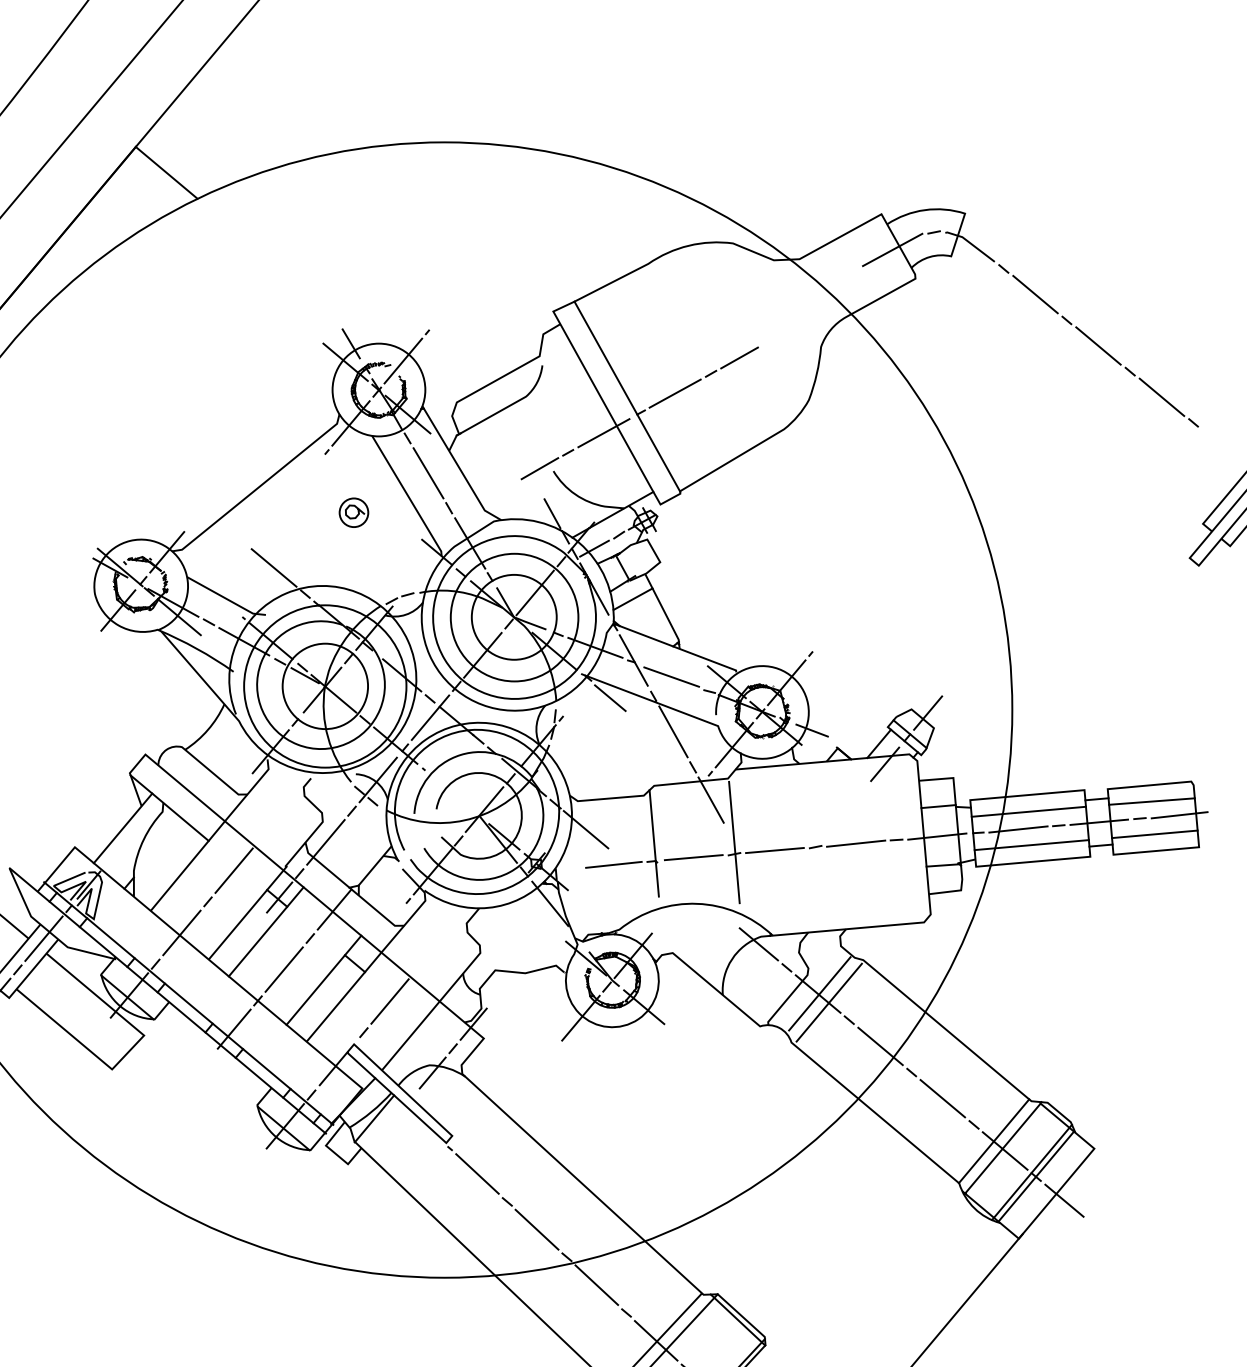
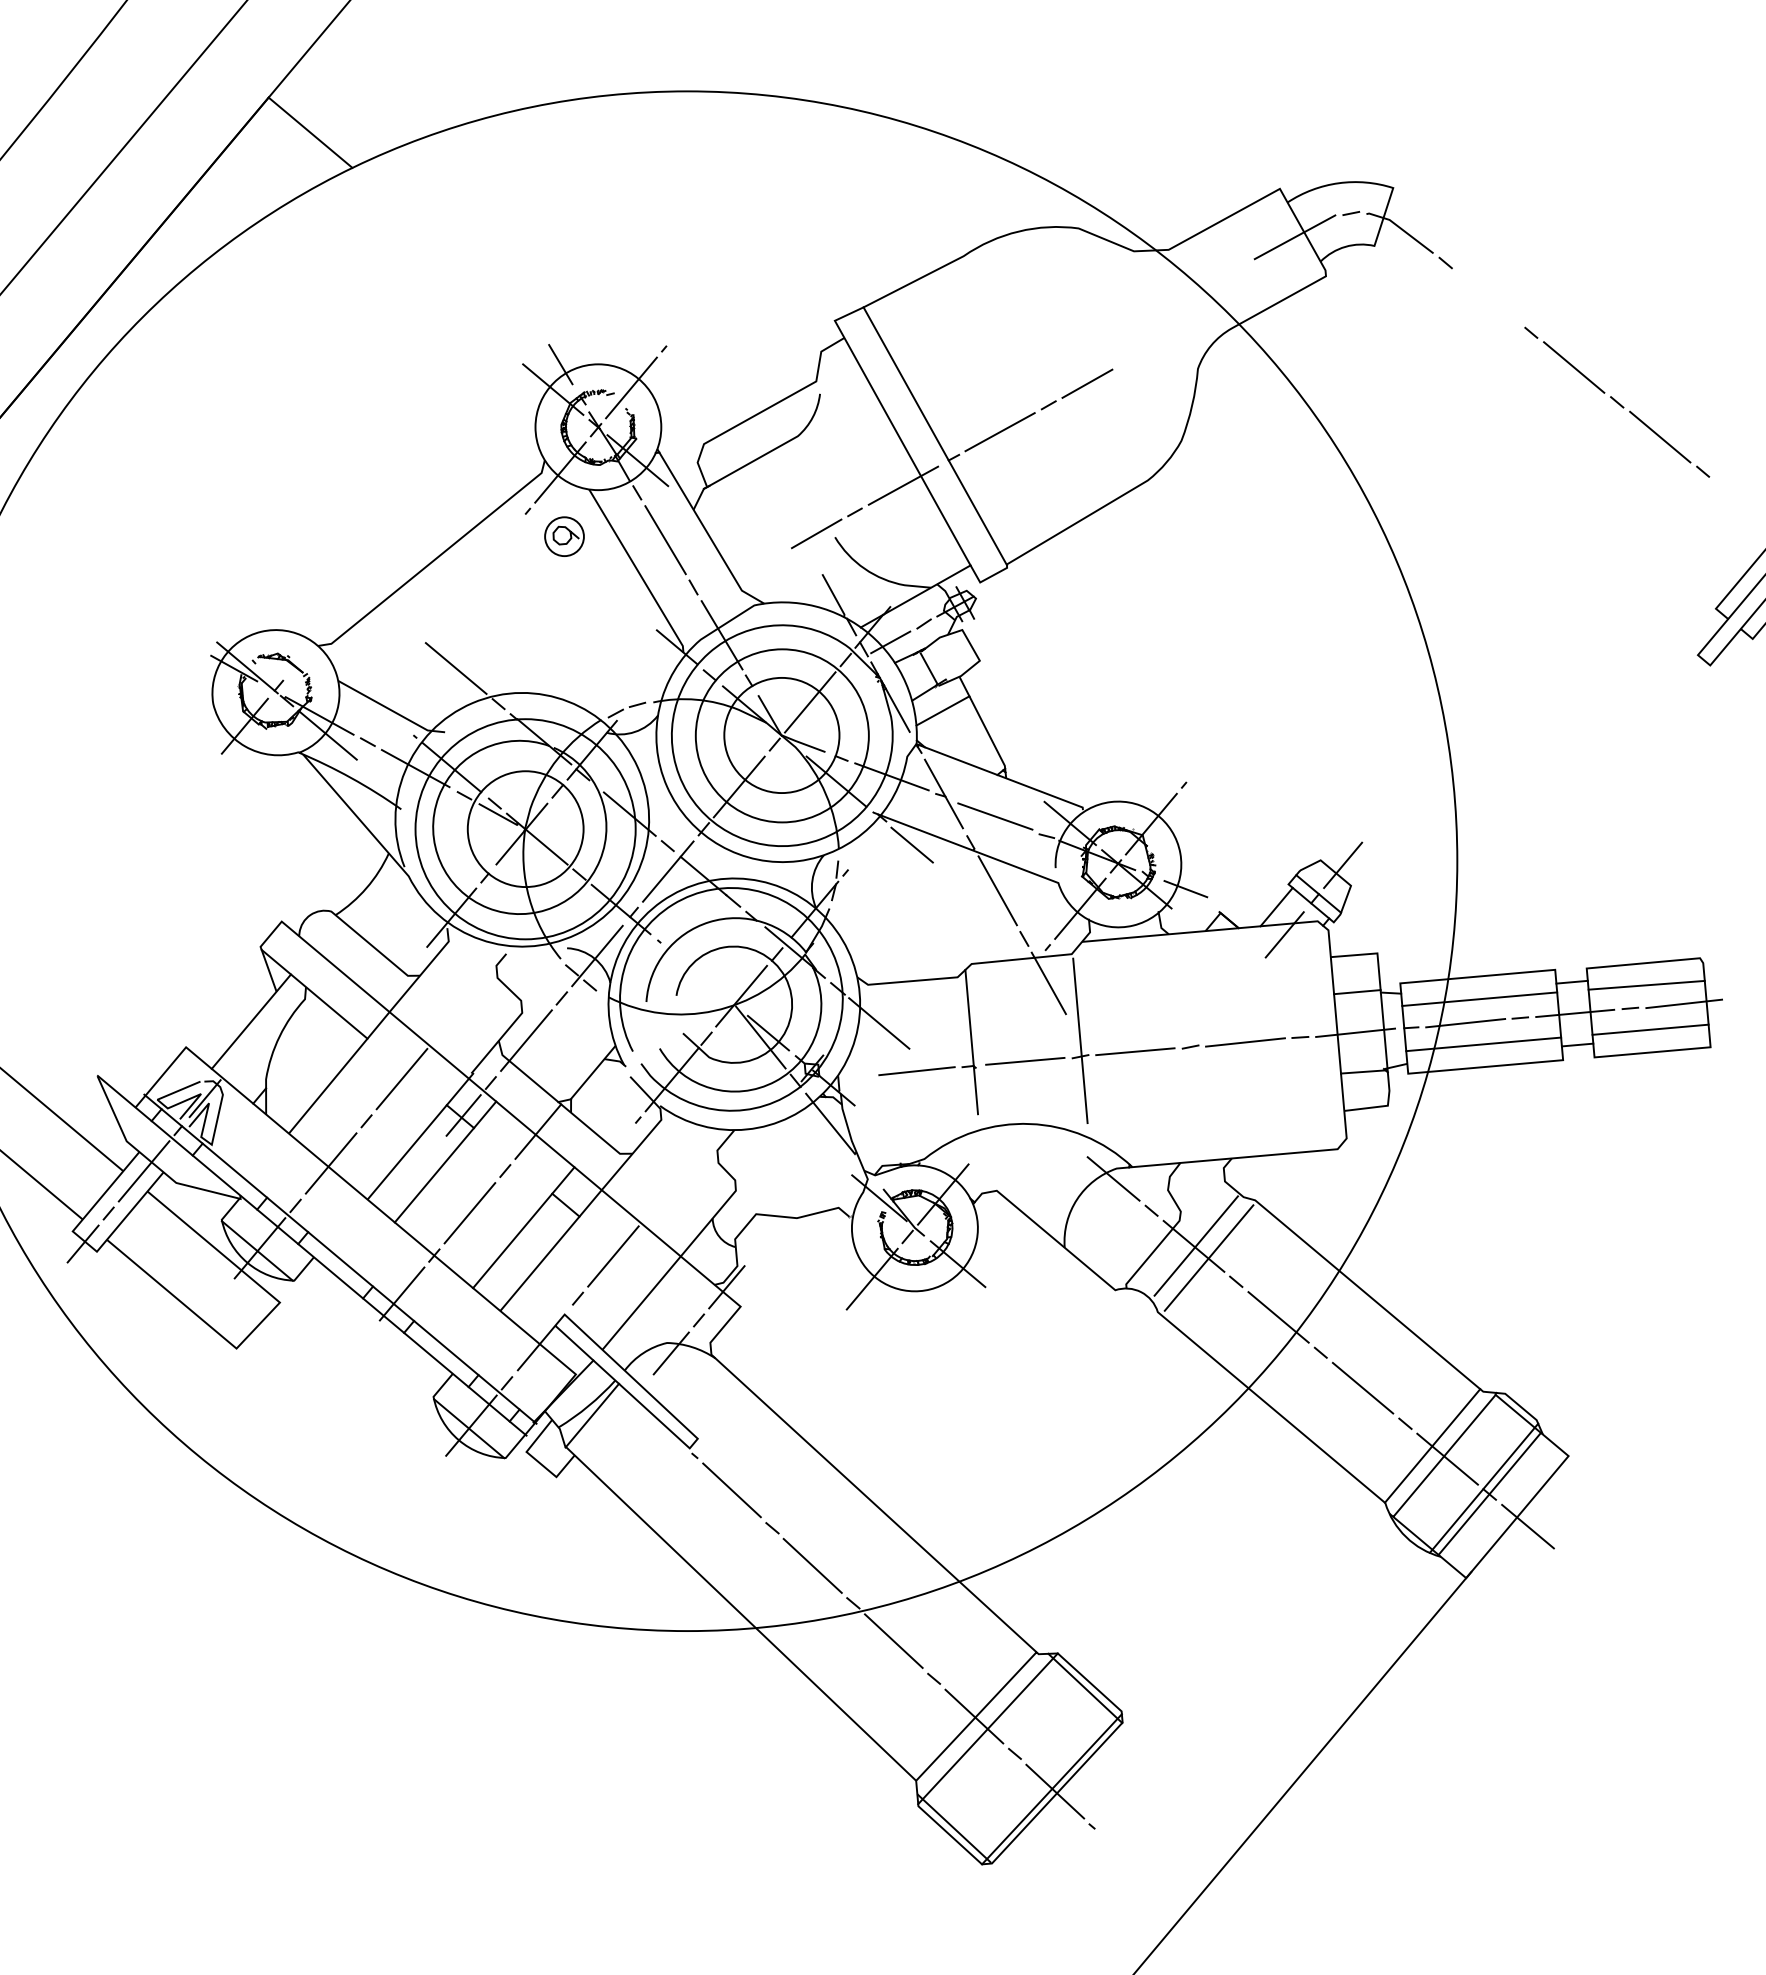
line: (1035, 294) -> (1488, 297), removed
part: (353, 512) -> (564, 536), moved
line: (167, 551) -> (311, 646), removed

